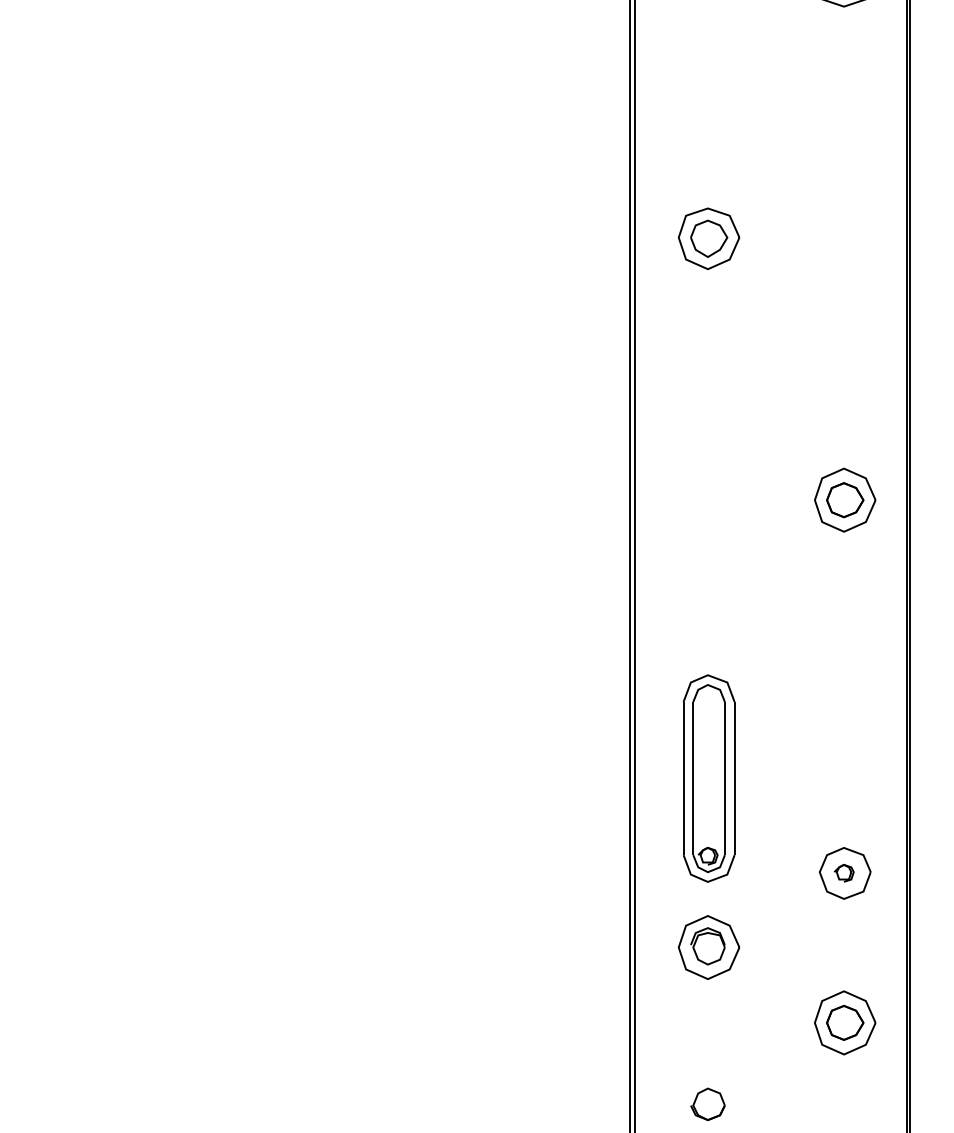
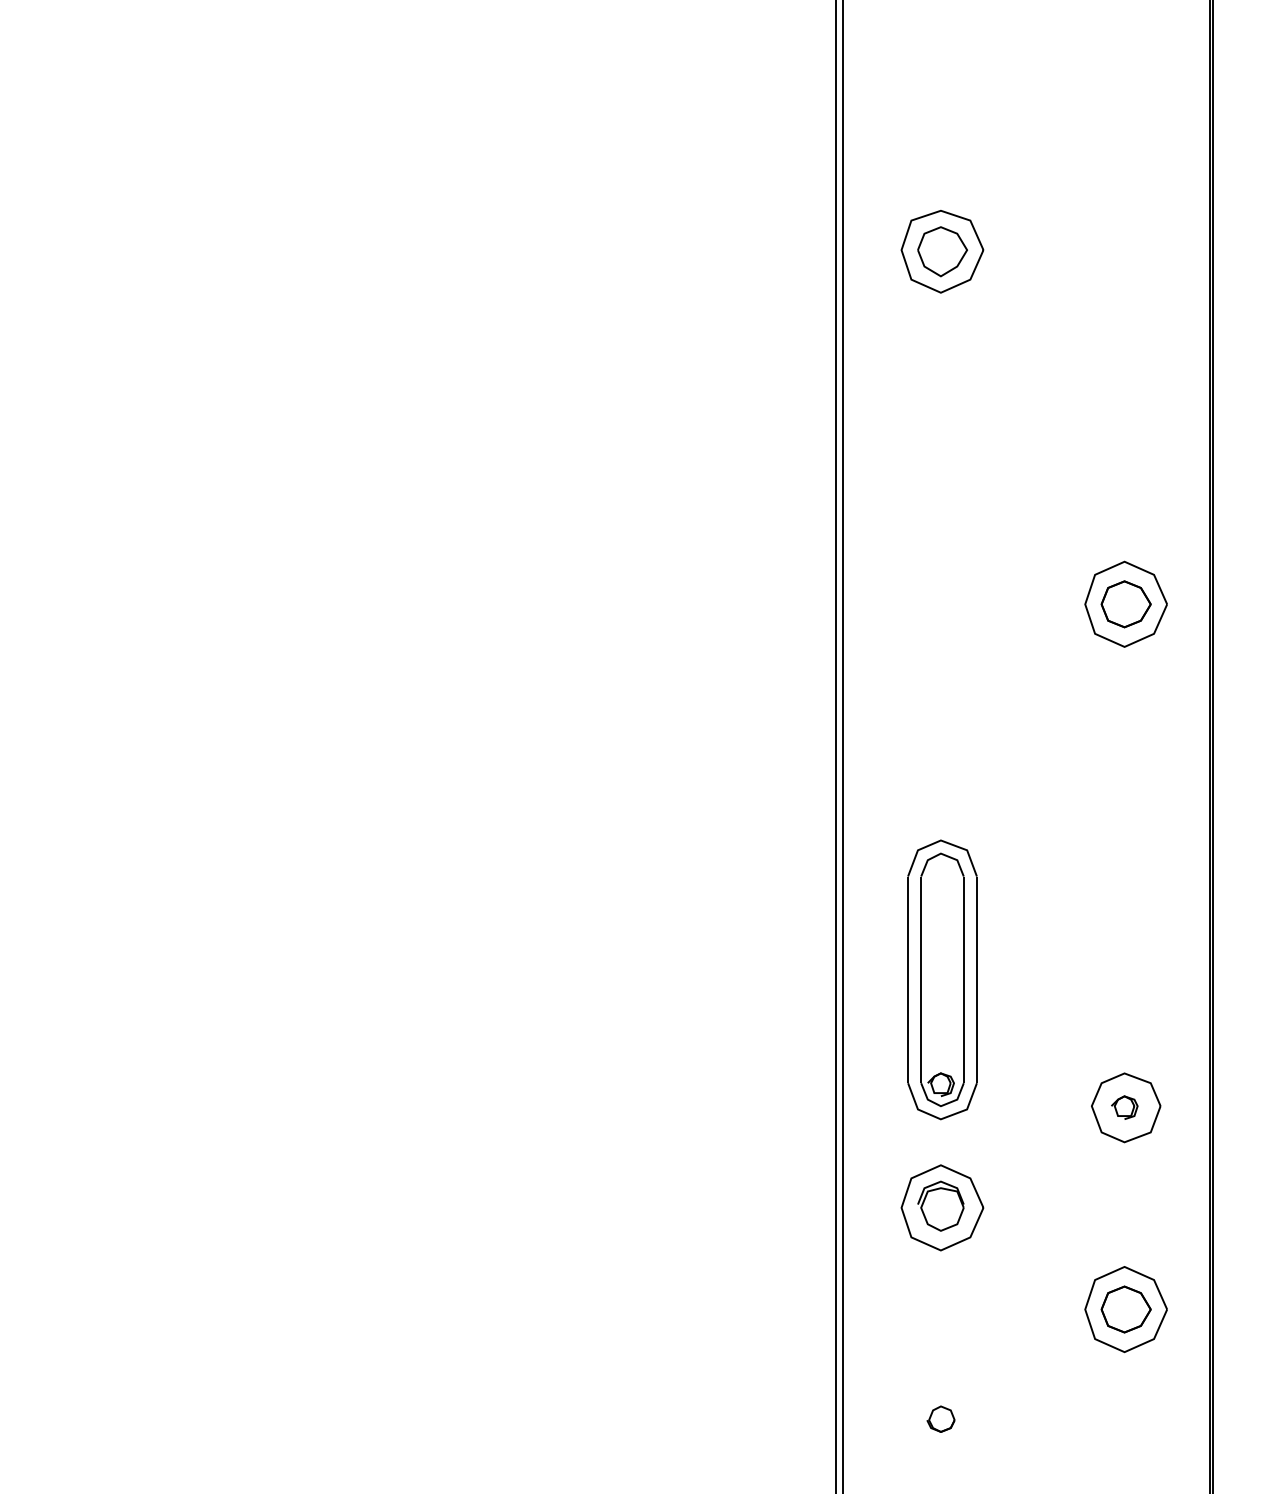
part: (707, 1103) -> (940, 1418), size x0.6

